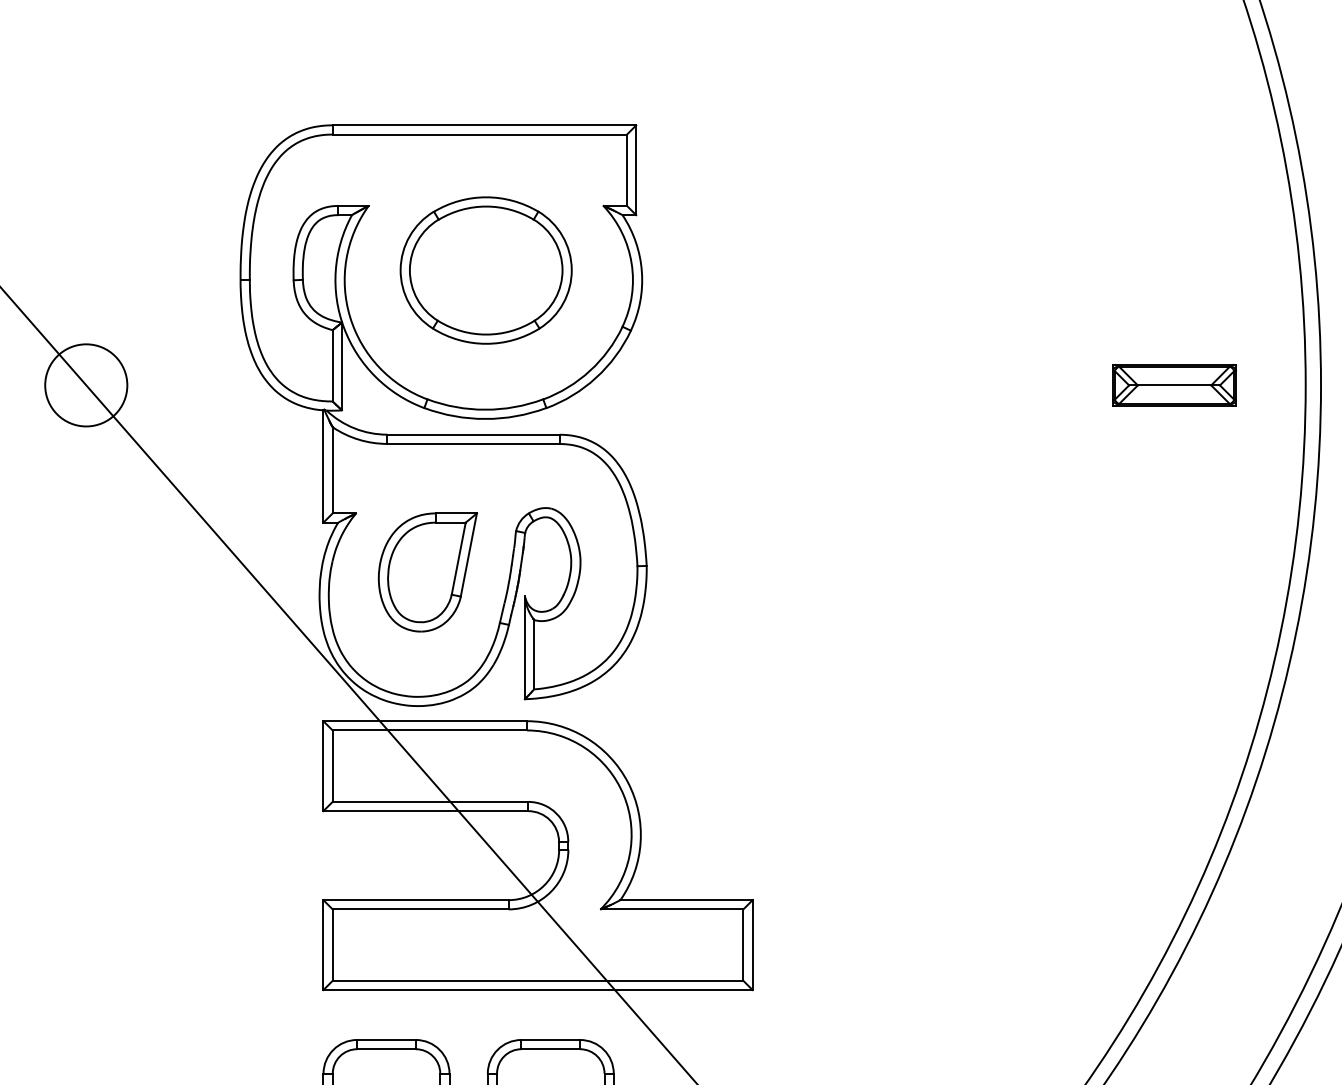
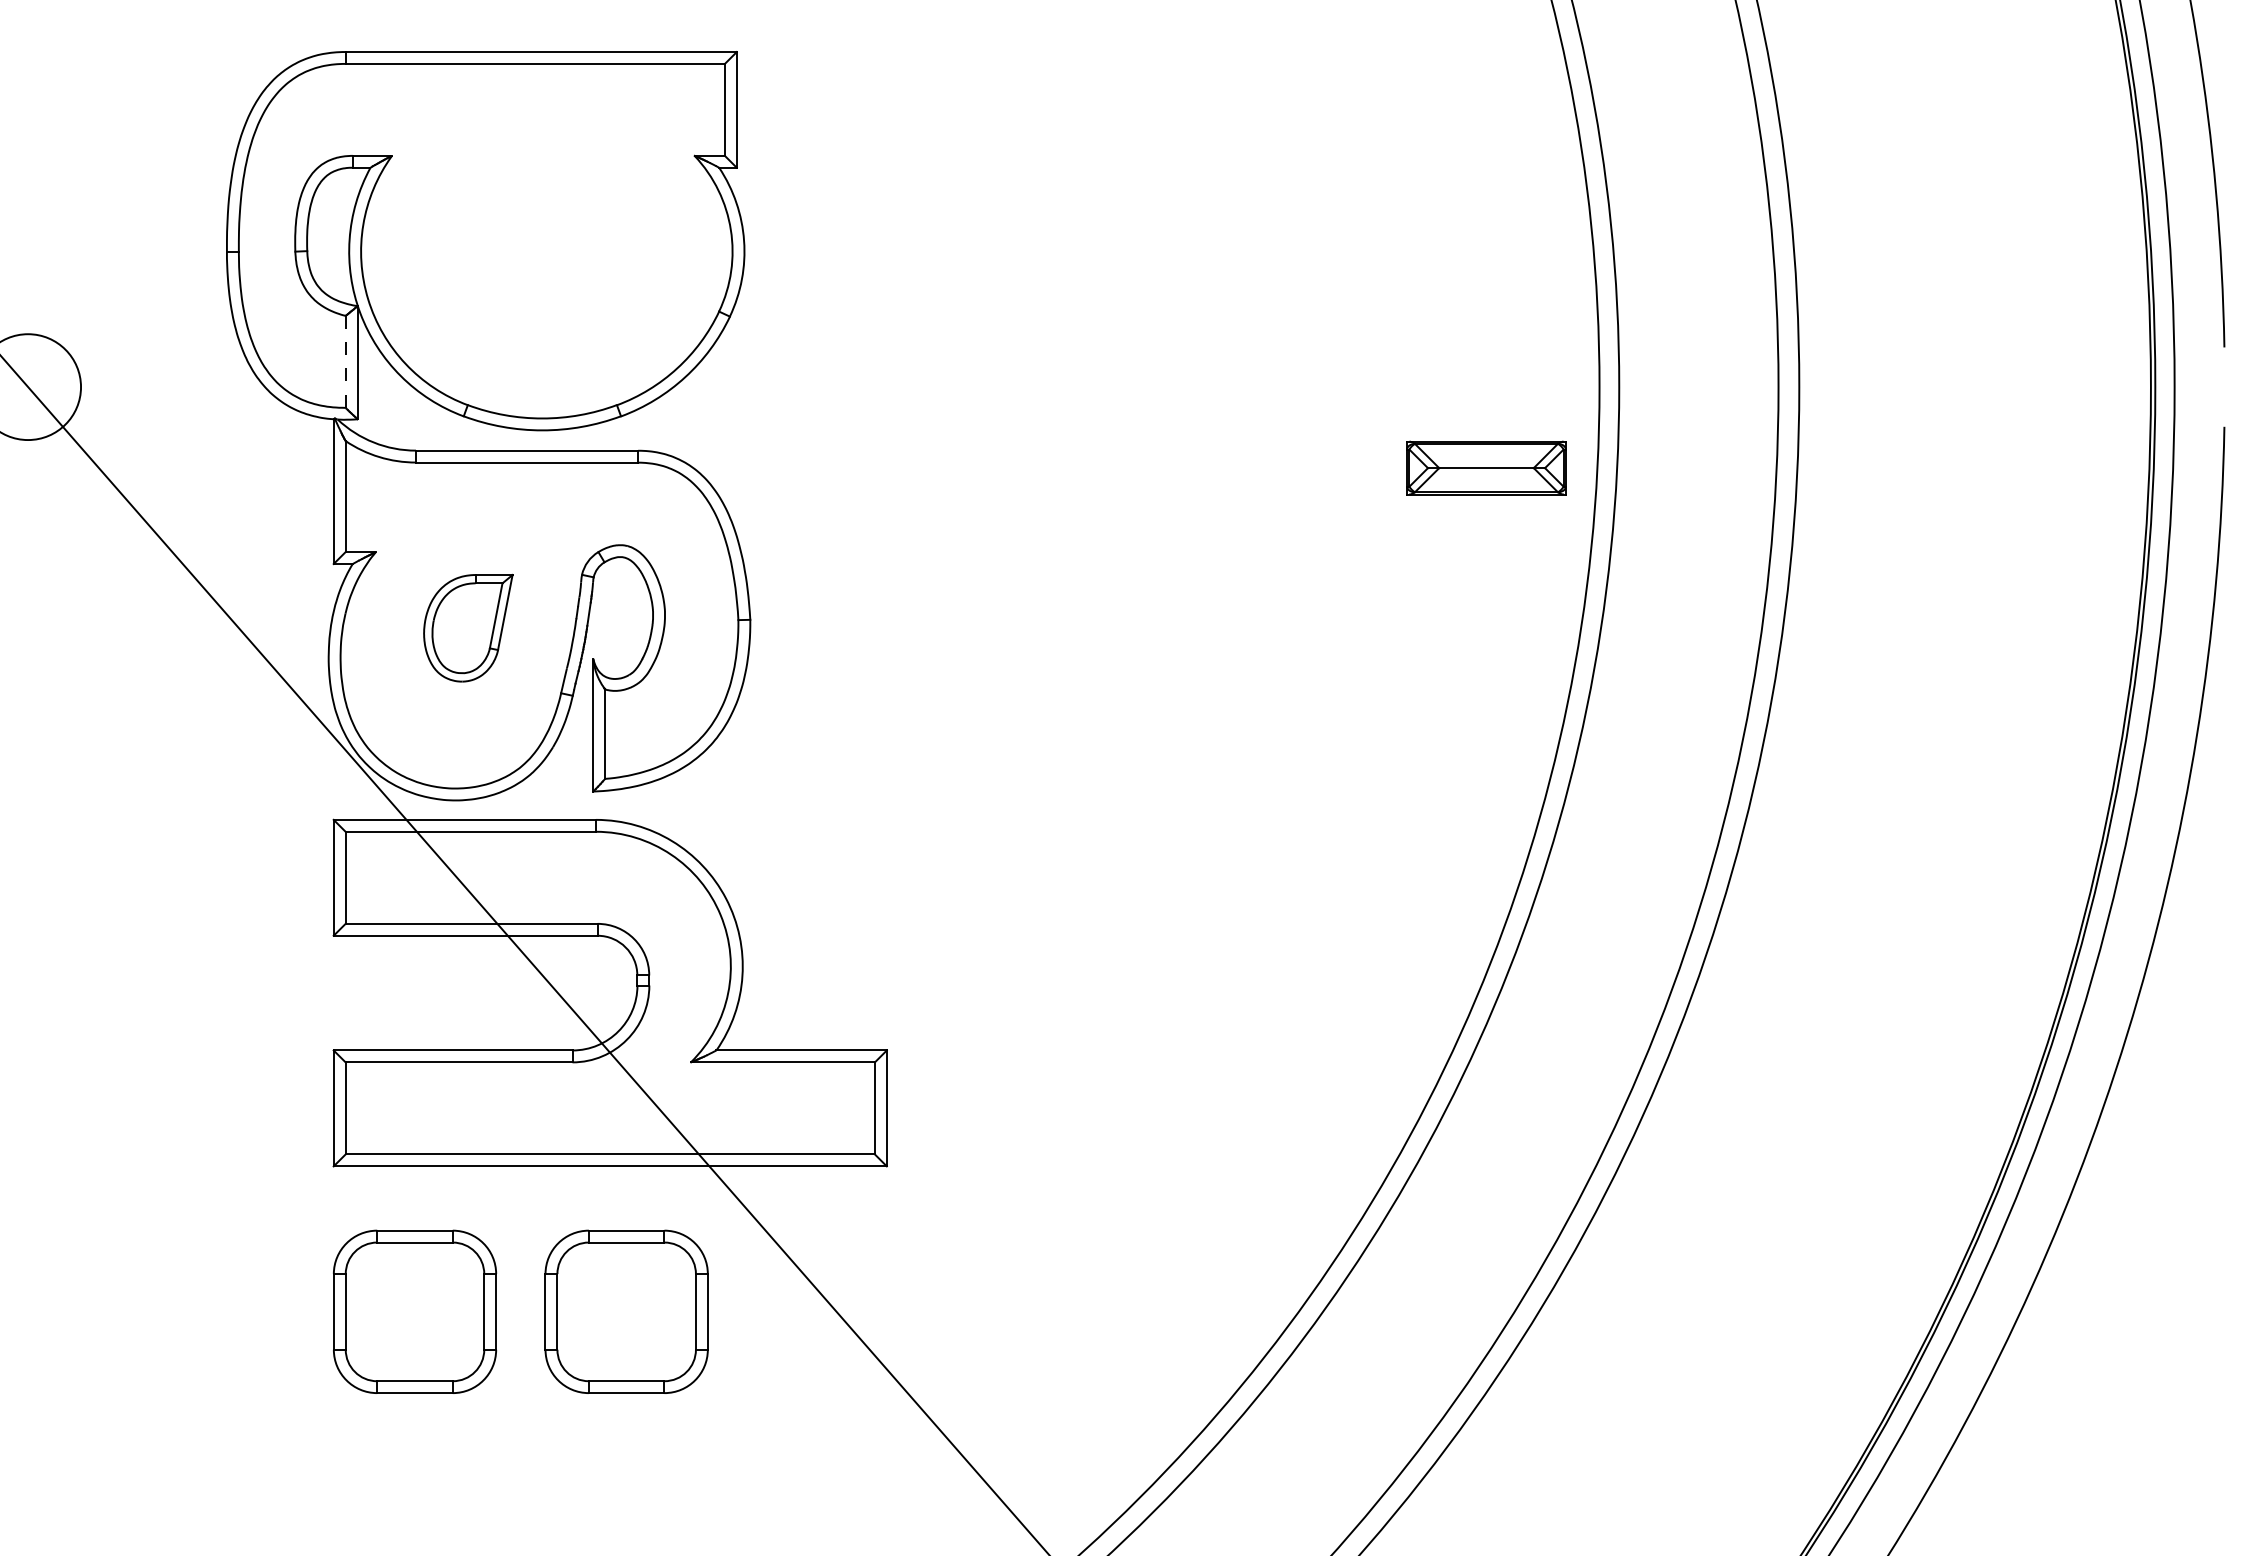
part: (486, 270) -> (543, 238), removed
line: (332, 365) -> (345, 361), solid -> dashed
part: (1174, 384) -> (1486, 467), moved
part: (428, 572) -> (468, 628), size x0.7

